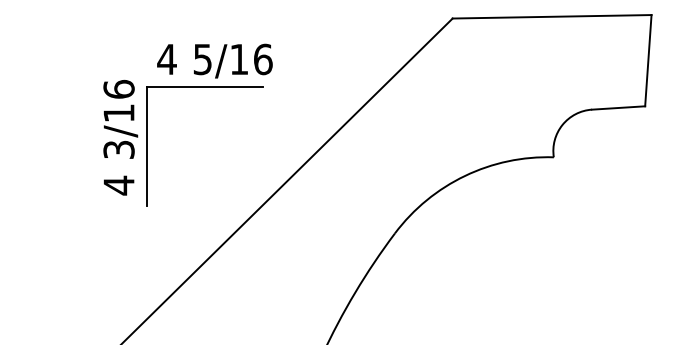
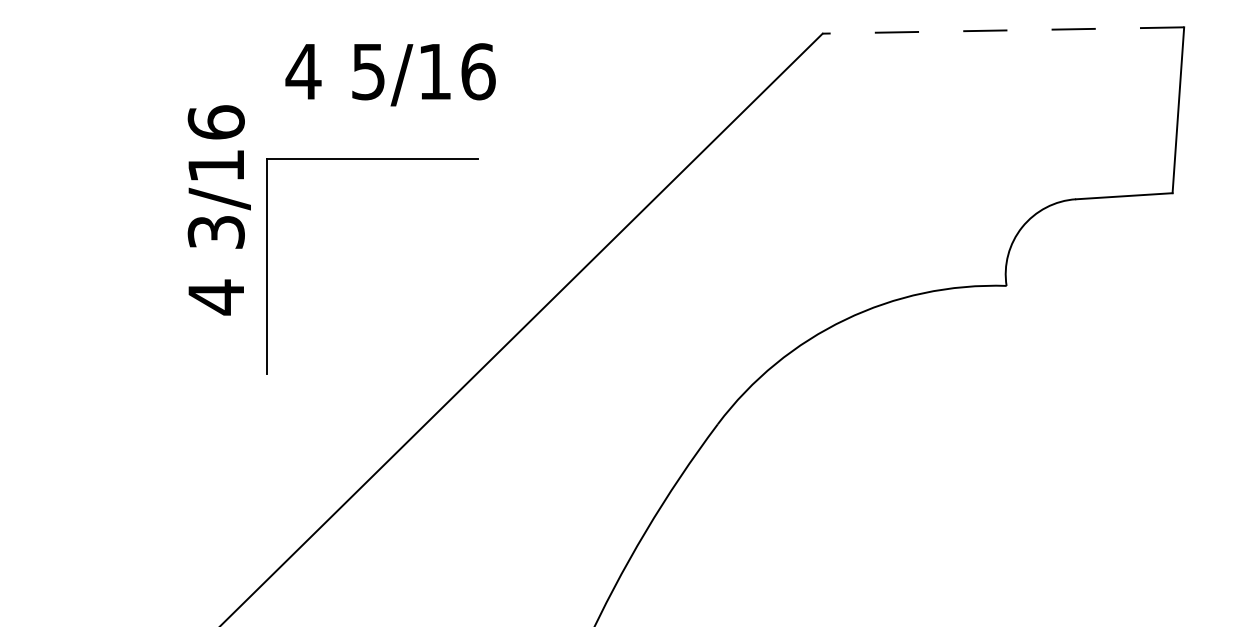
line: (551, 16) -> (1002, 29), solid -> dashed
text: (214, 60) -> (389, 73), moved
text: (120, 137) -> (218, 209), moved

